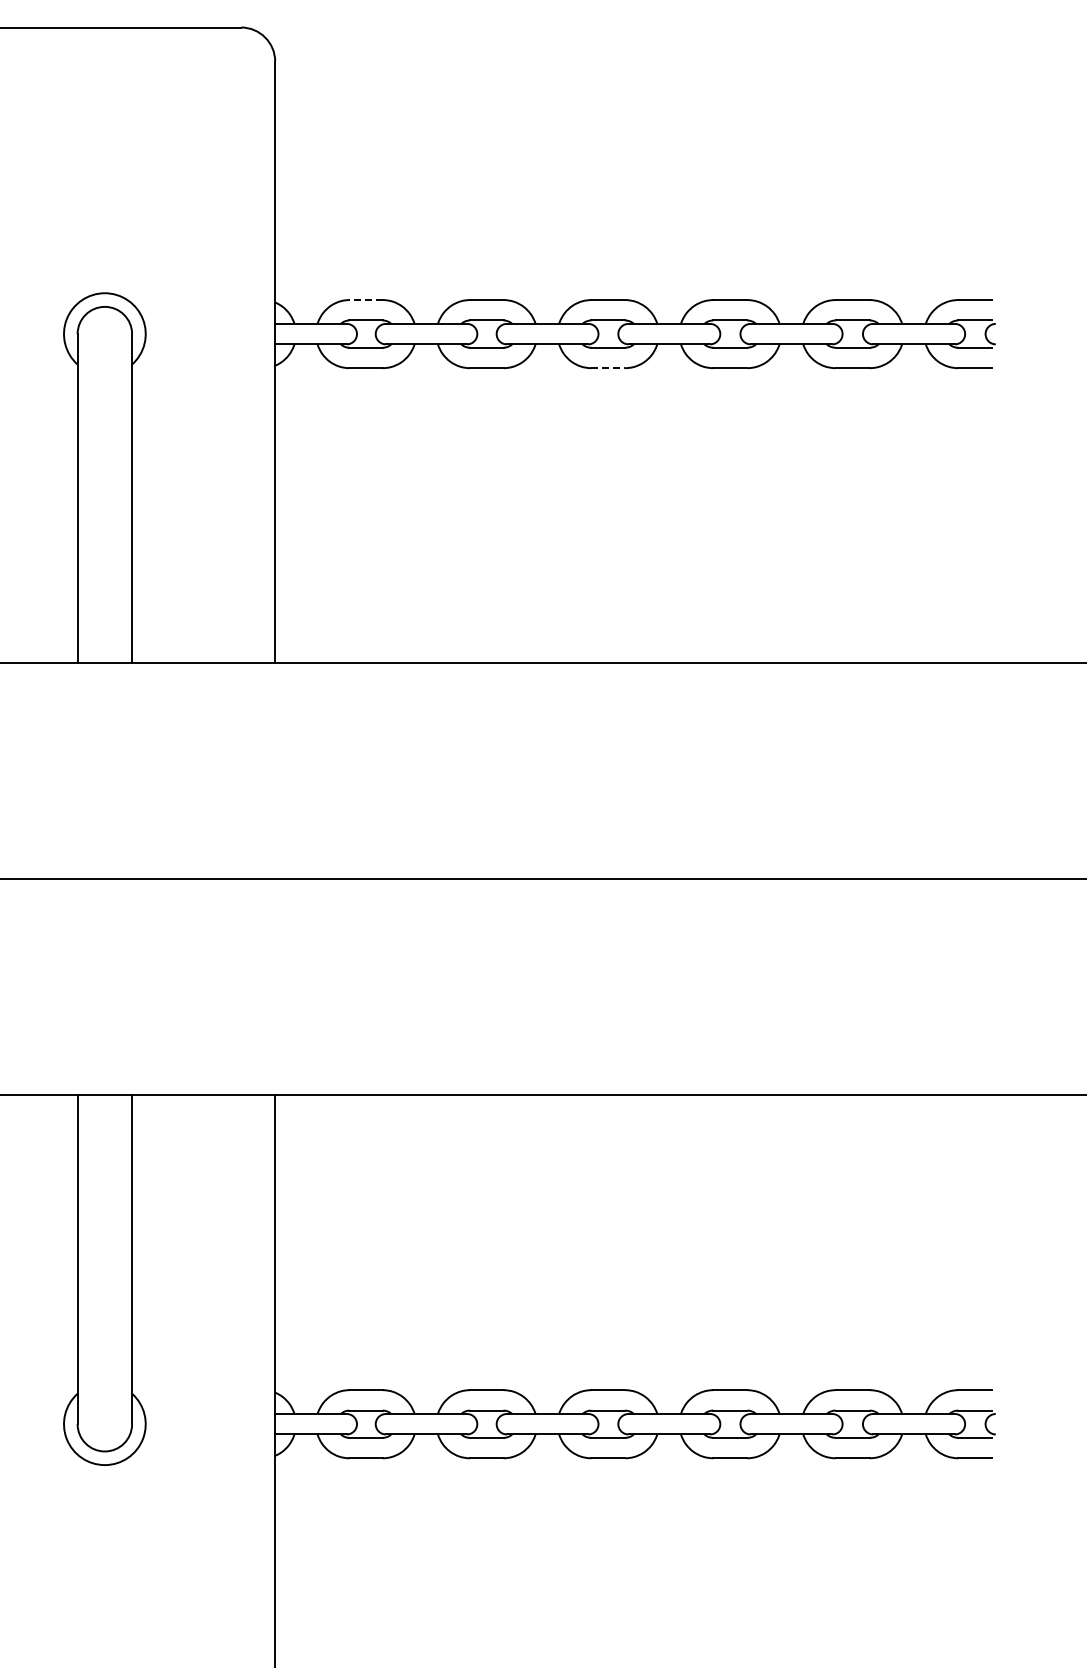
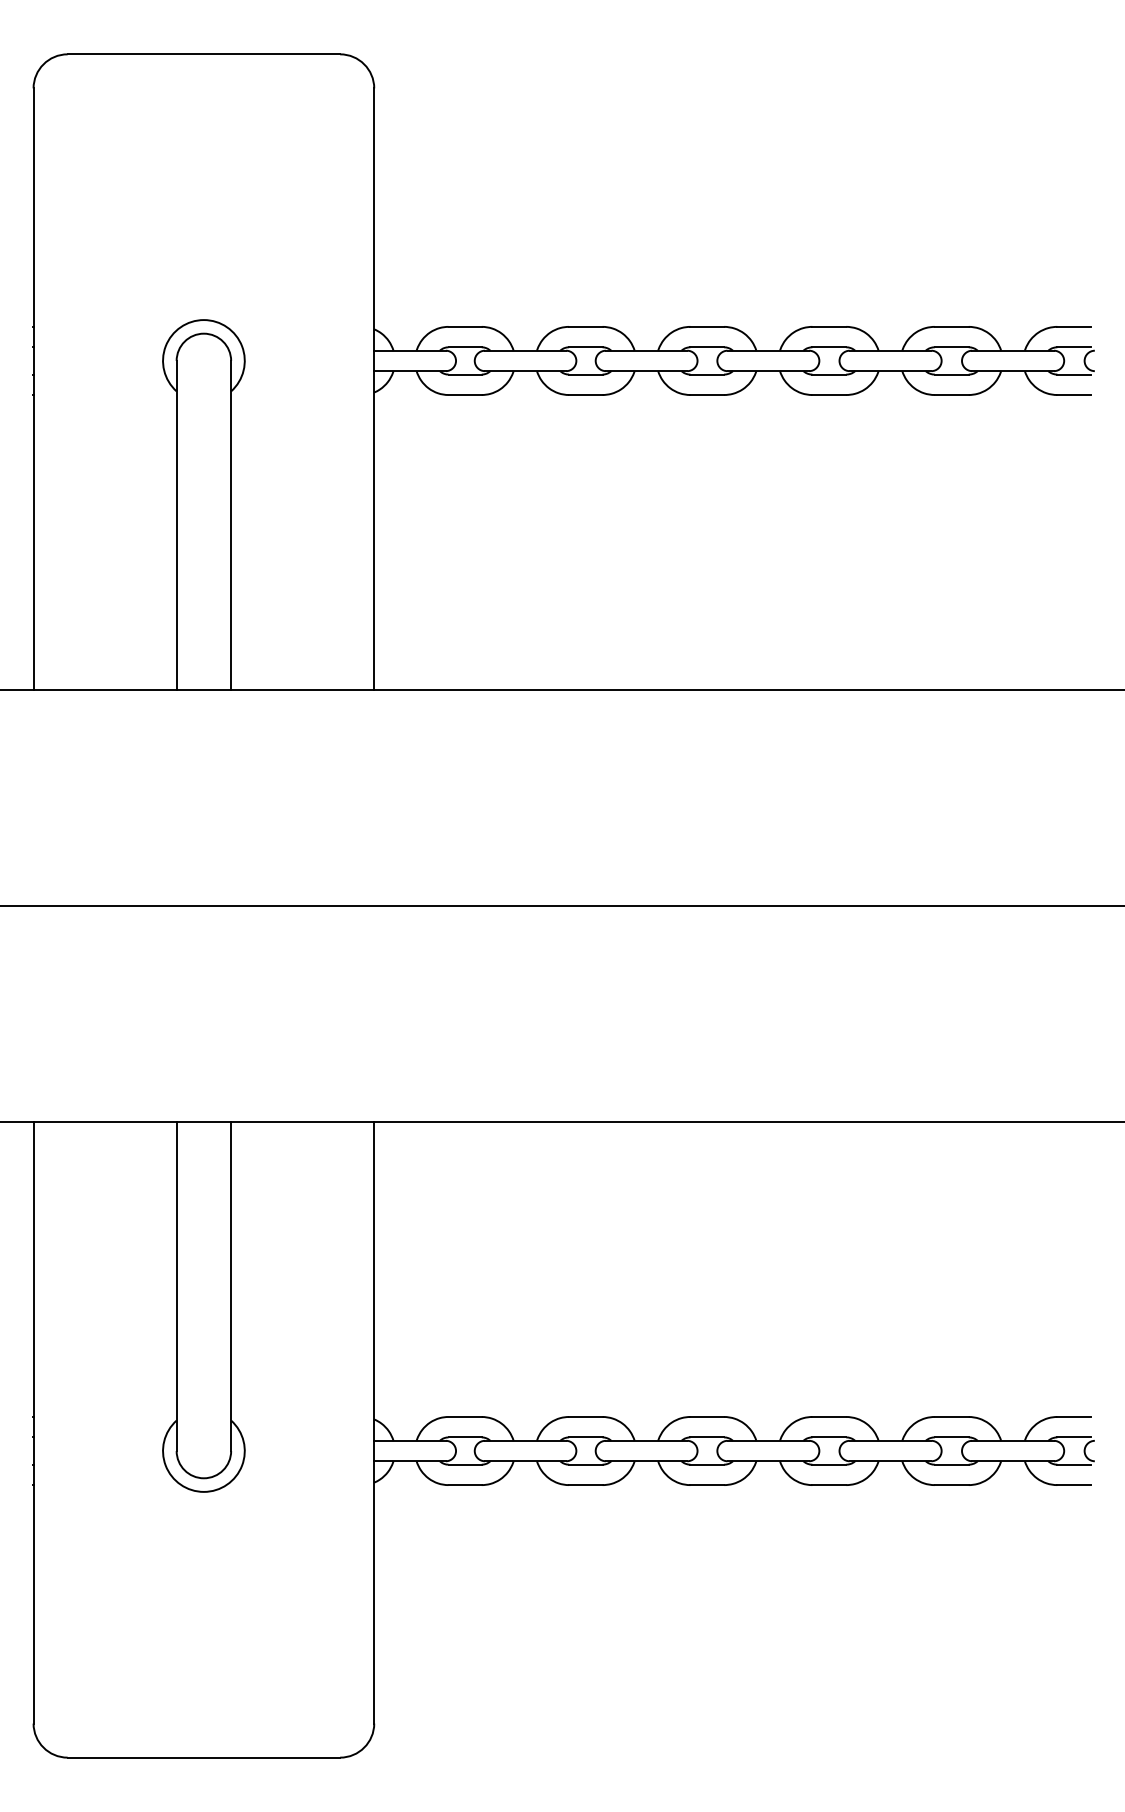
line: (366, 299) -> (465, 326), dashed -> solid
line: (608, 368) -> (707, 395), dashed -> solid

